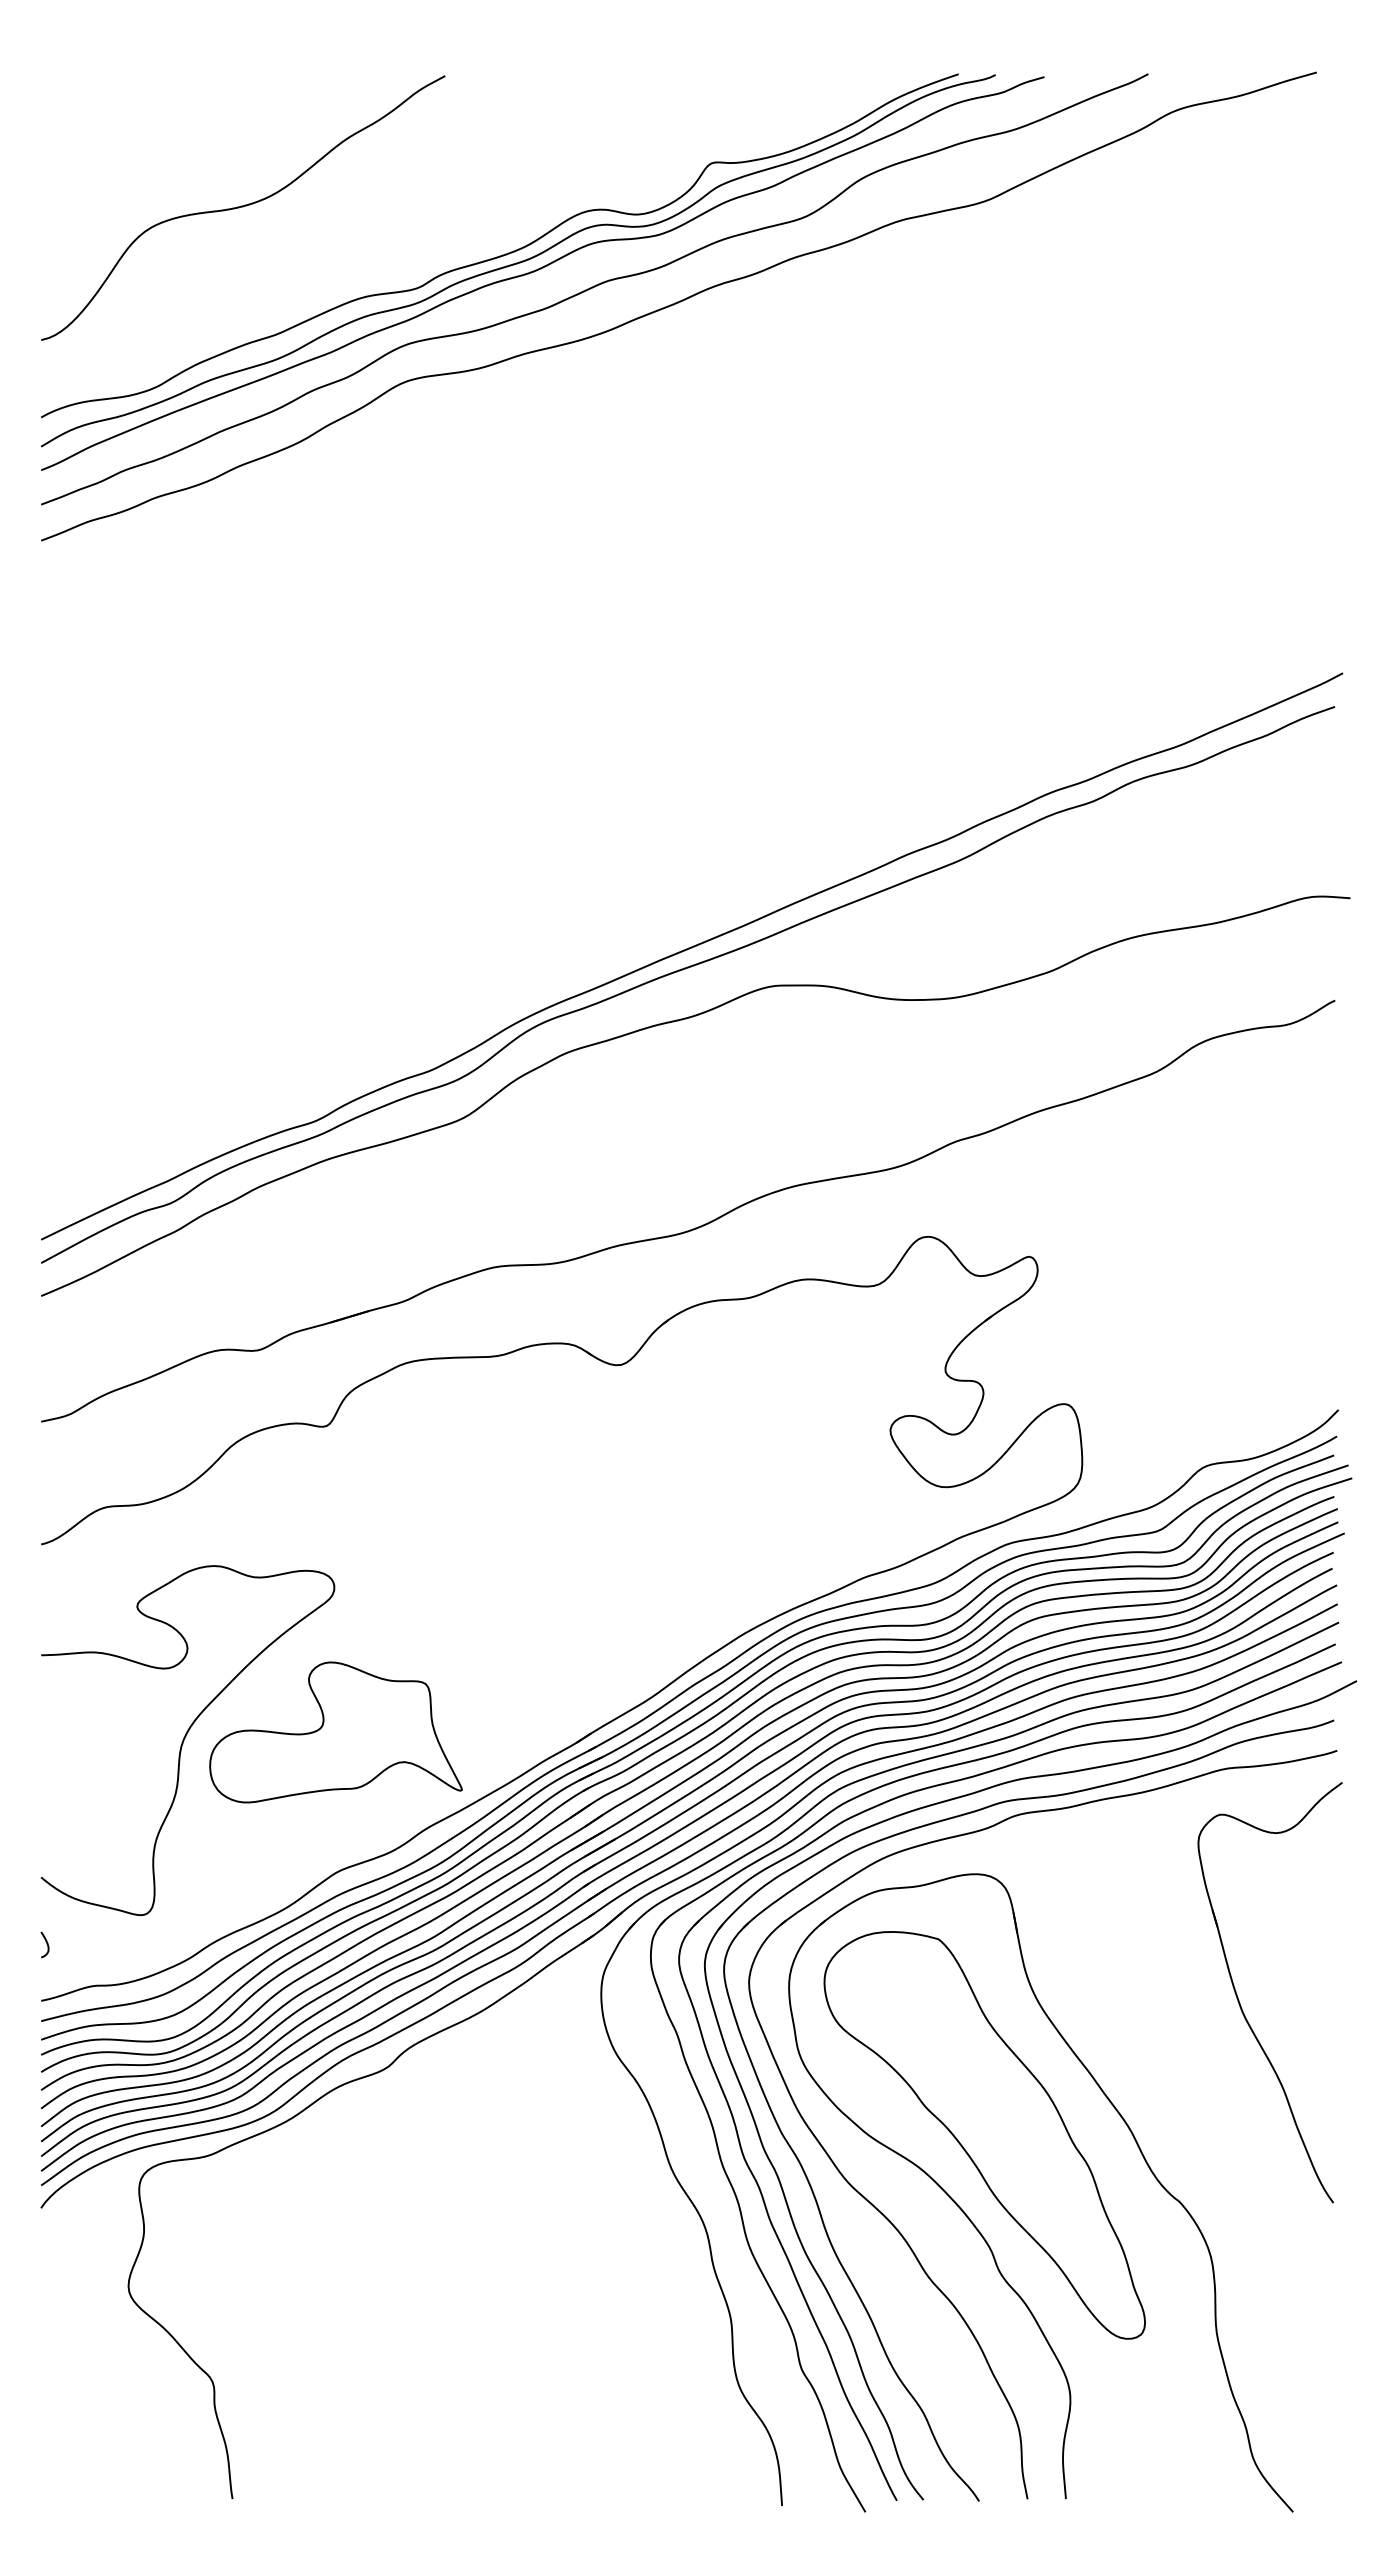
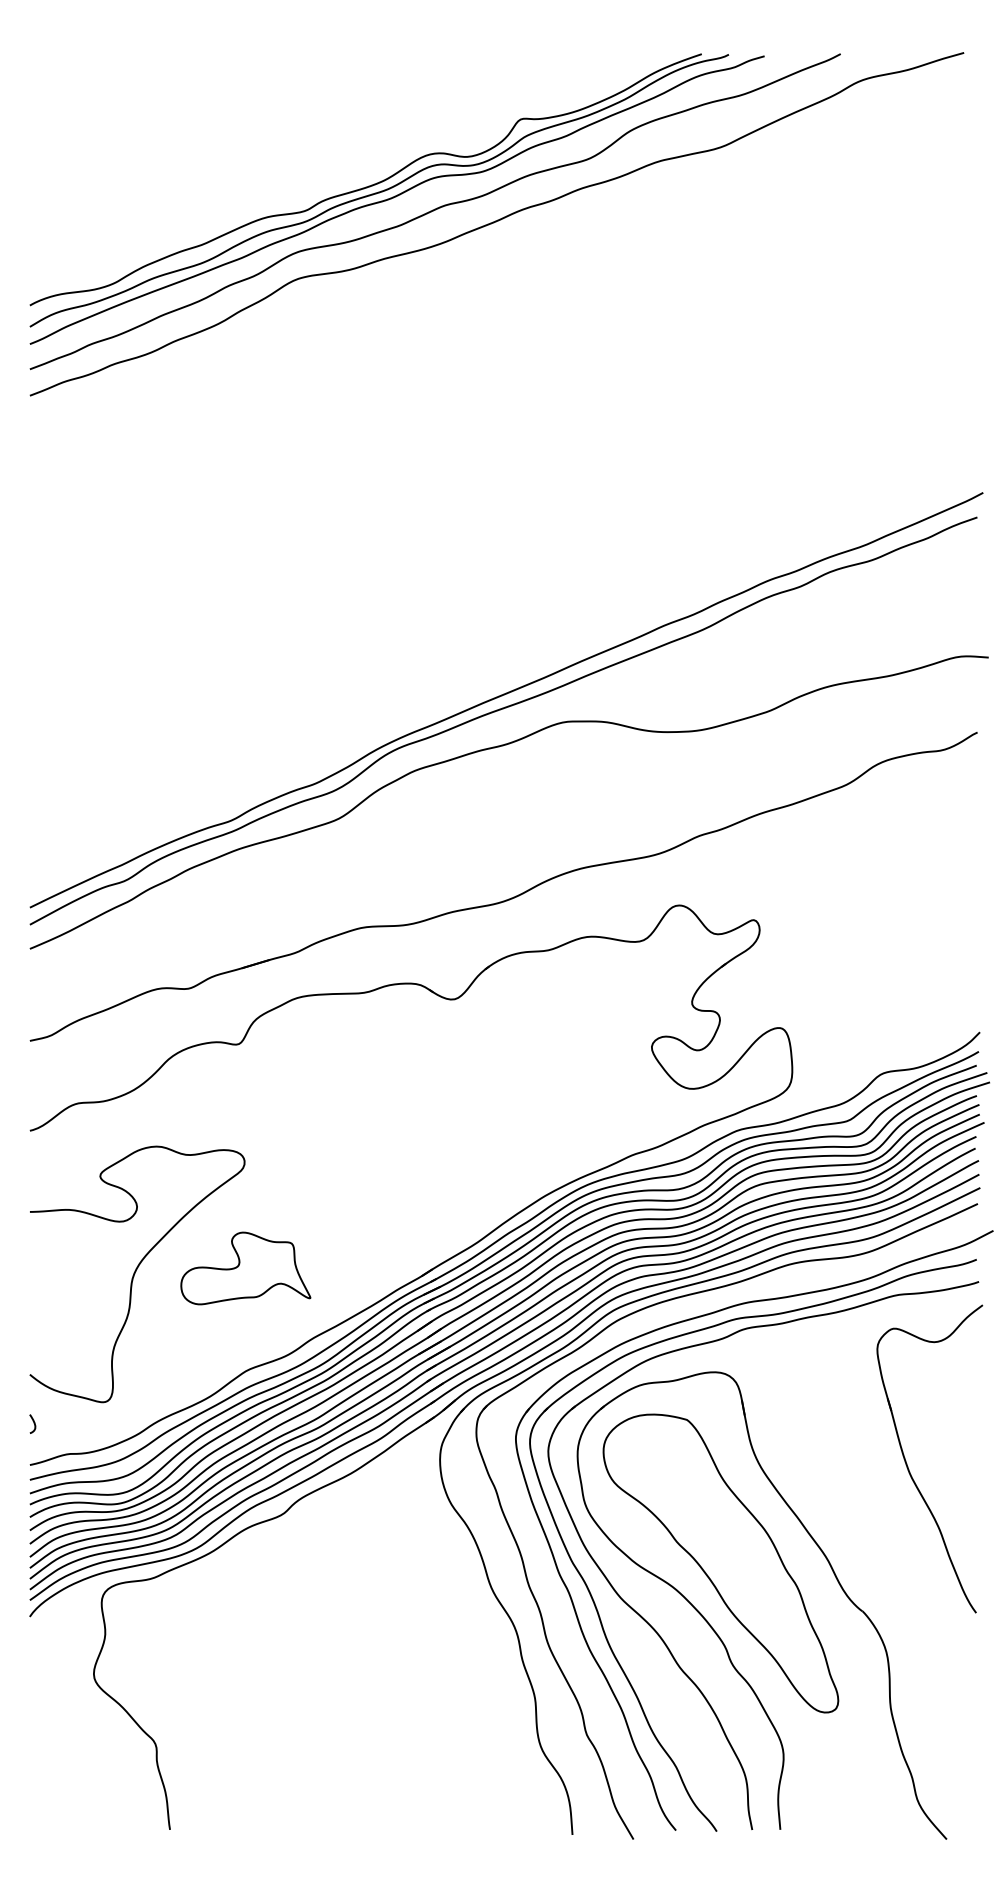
curve: (243, 207) -> (178, 151), removed
part: (335, 1732) -> (245, 1268), size x0.7
part: (759, 2185) -> (555, 1600), removed

